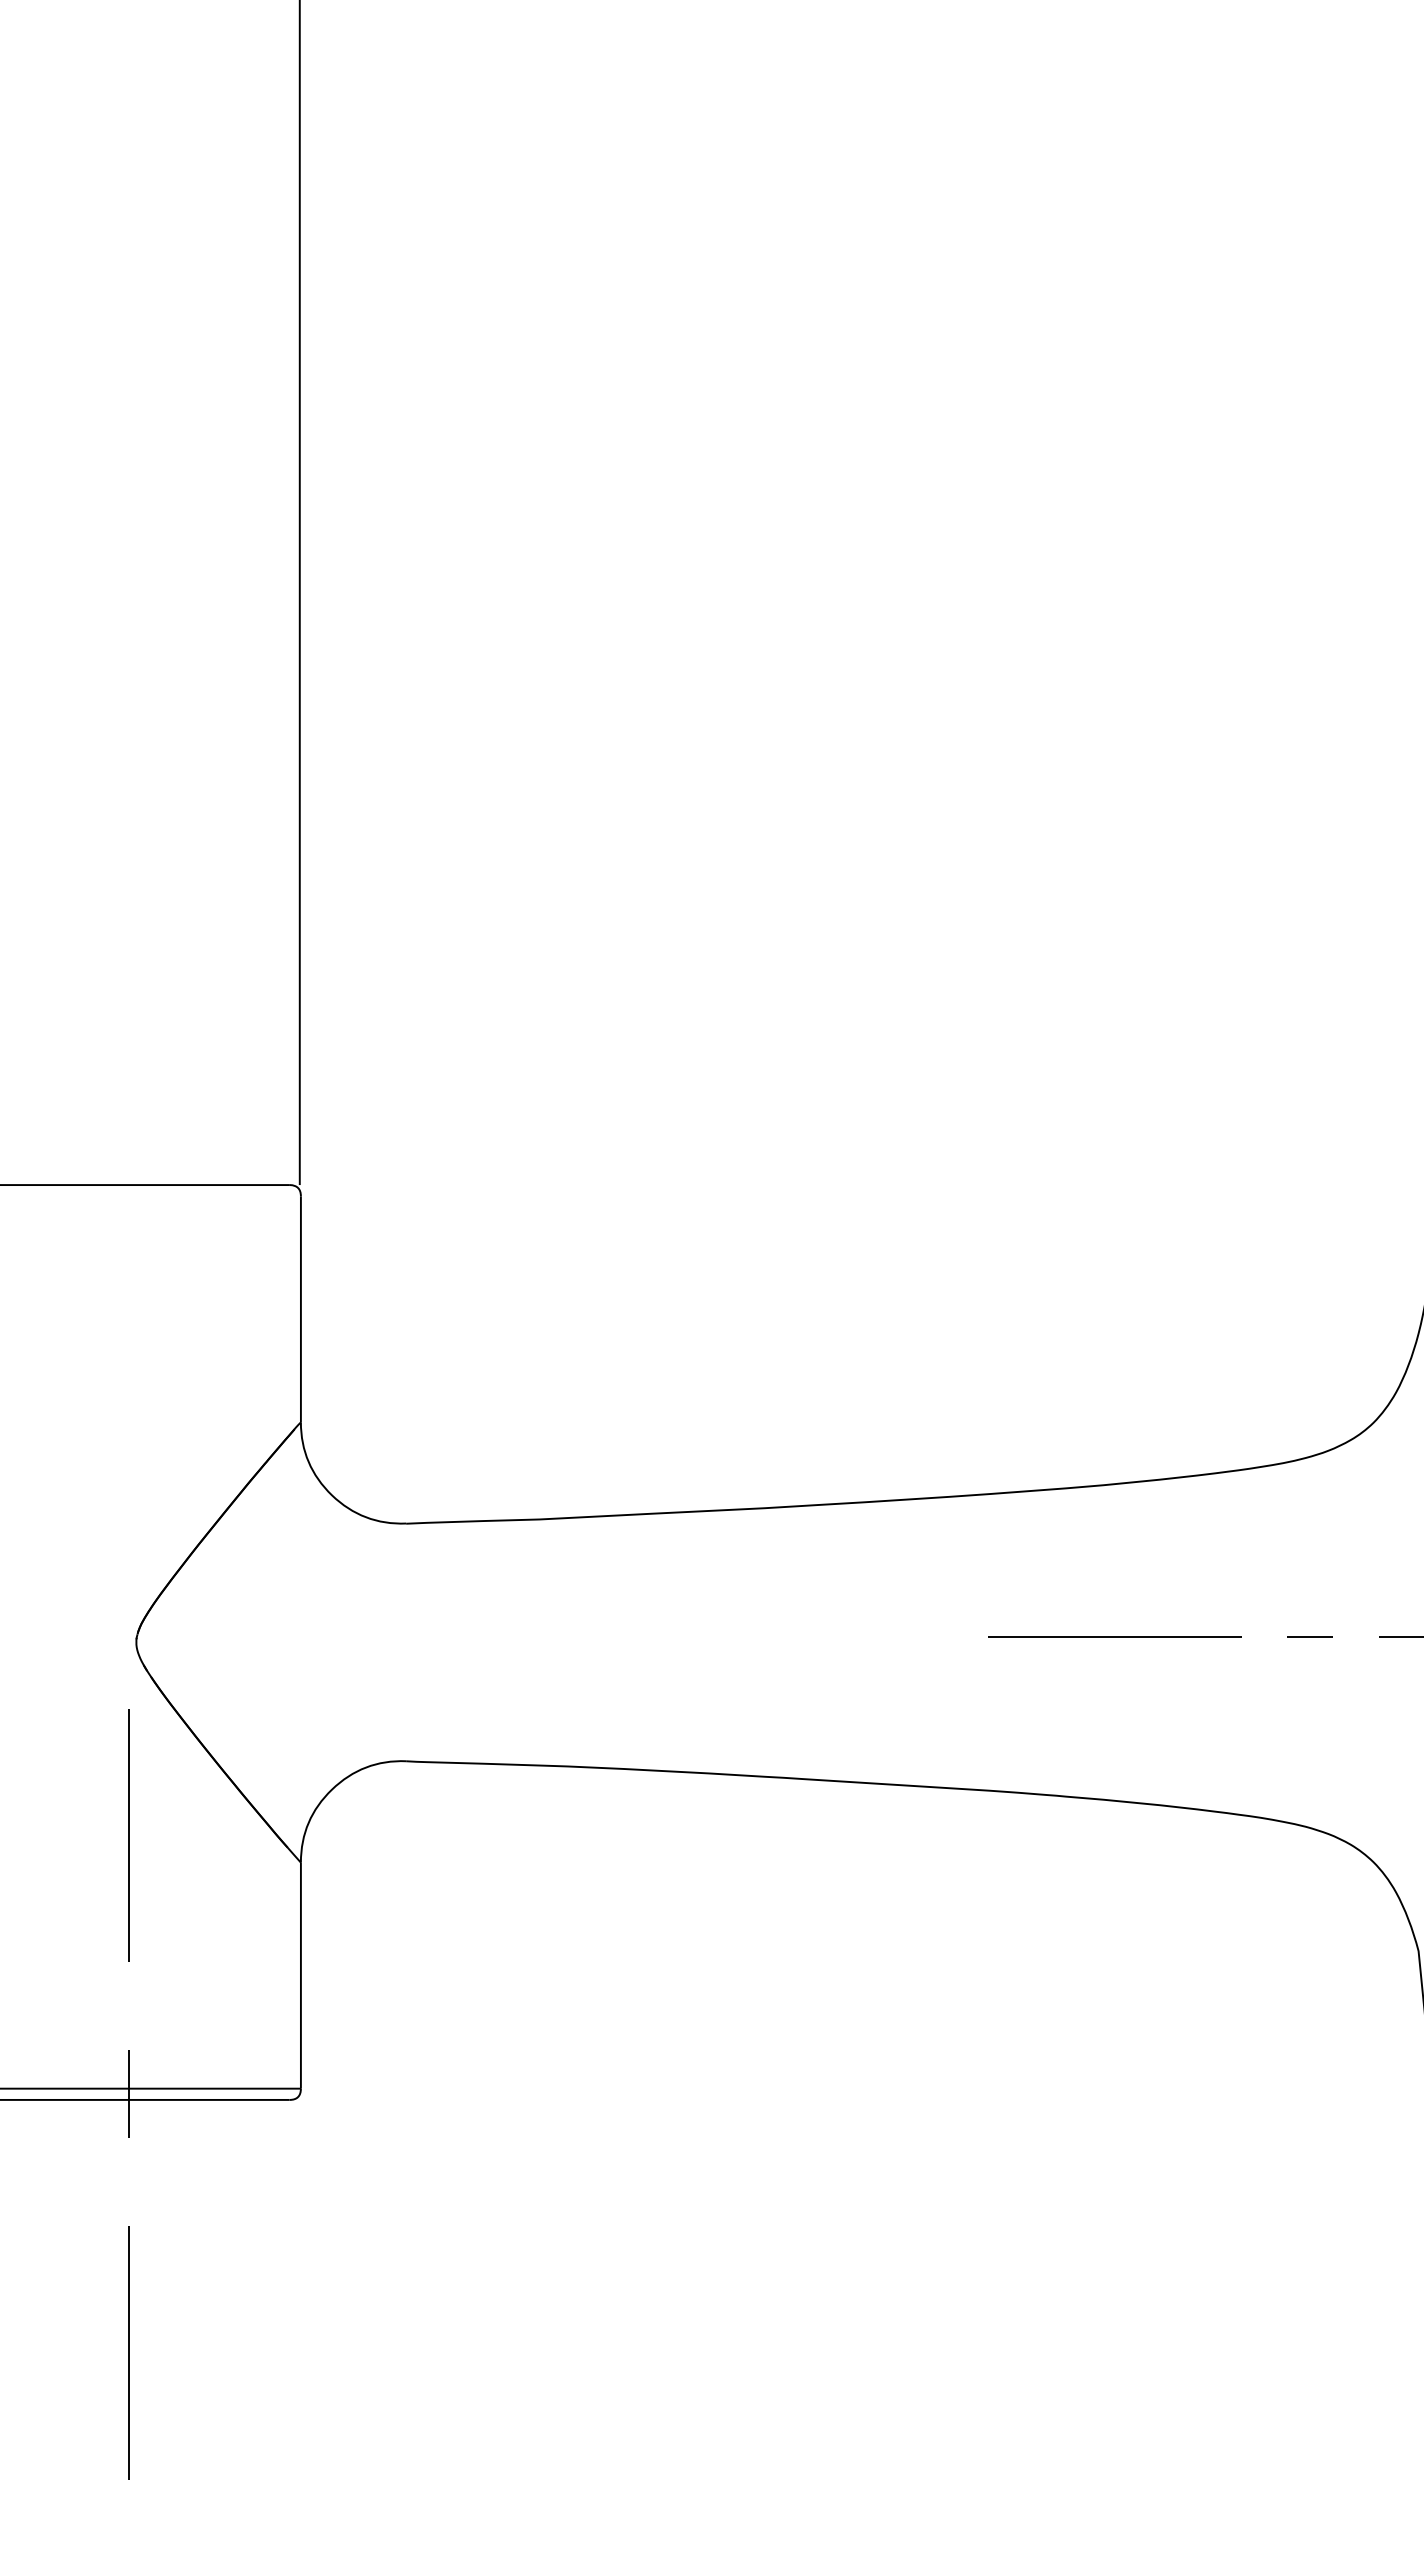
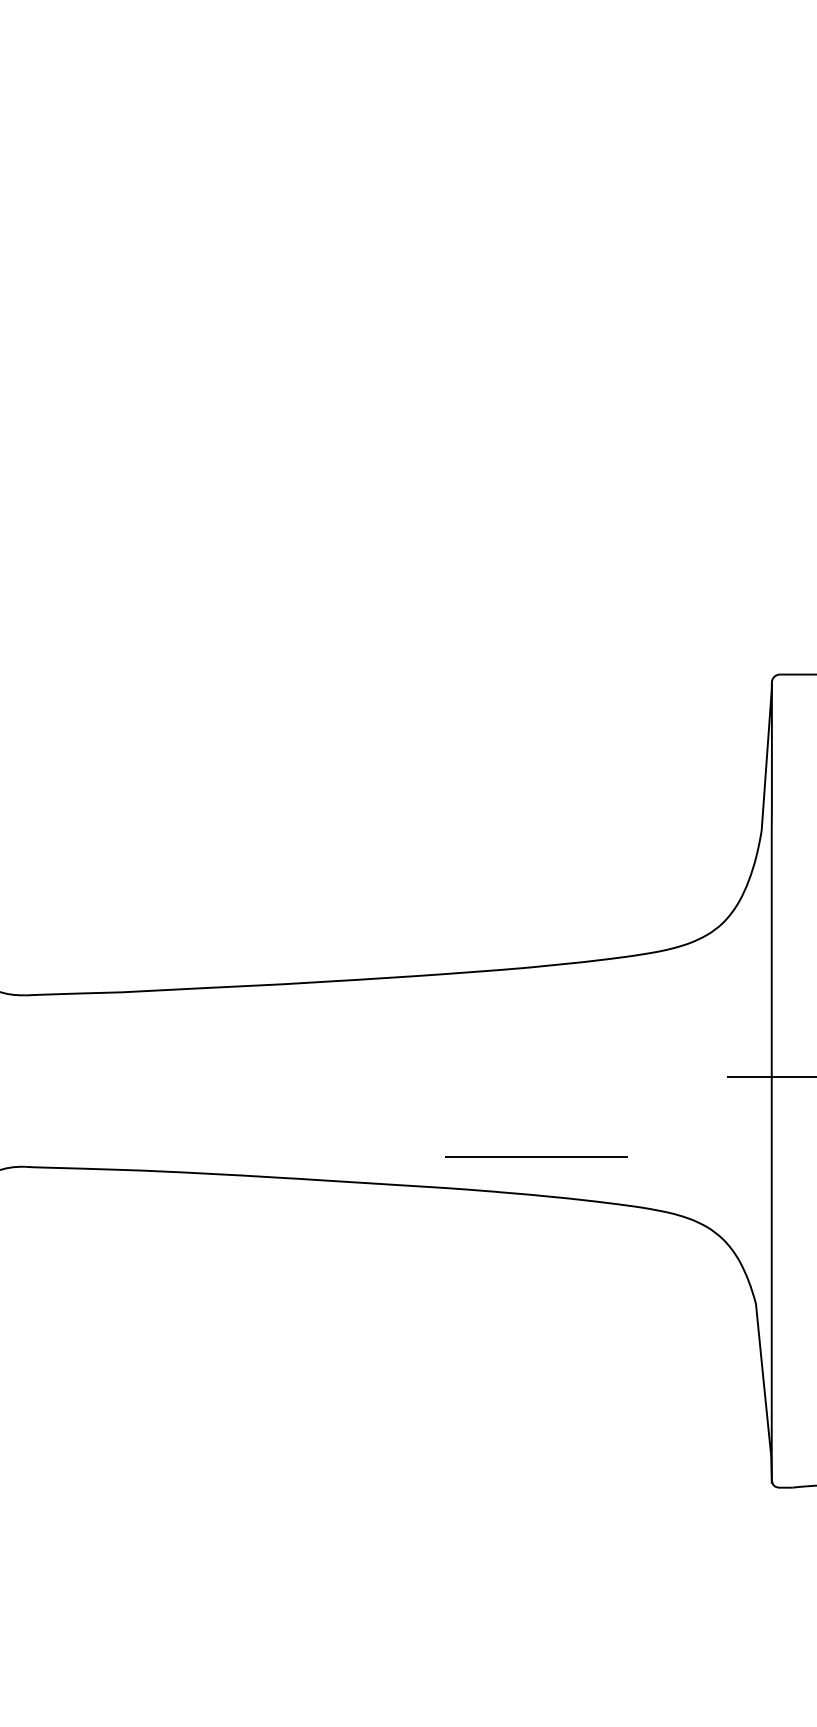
line: (1114, 1636) -> (536, 1156), moved
line: (1309, 1636) -> (677, 1076), removed

